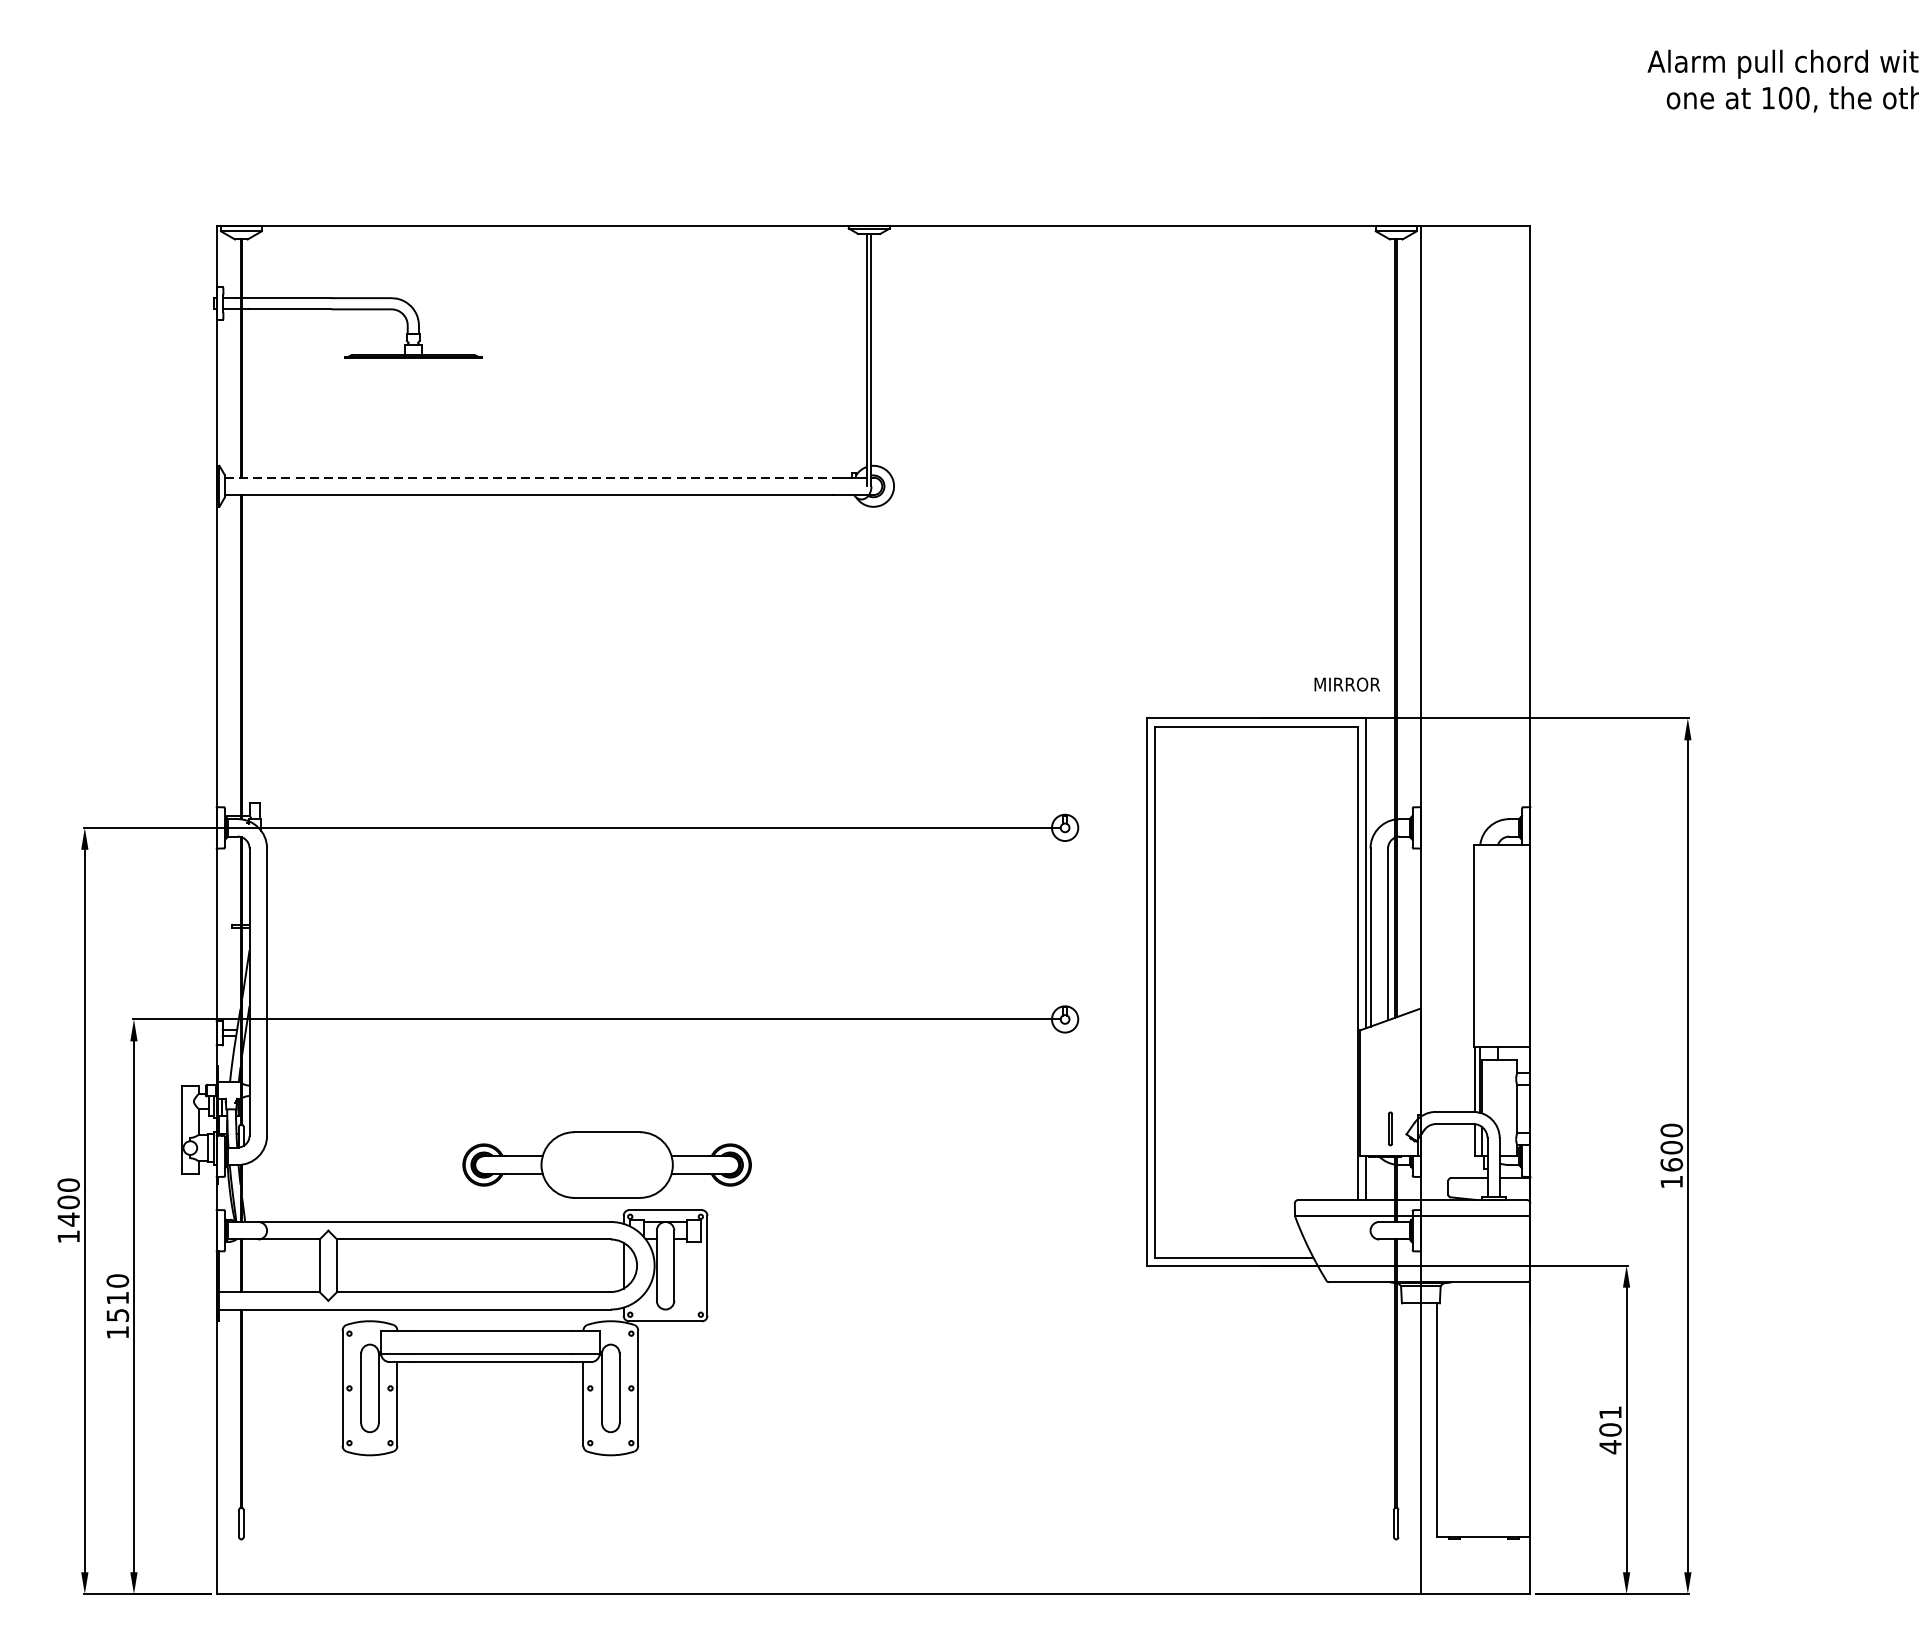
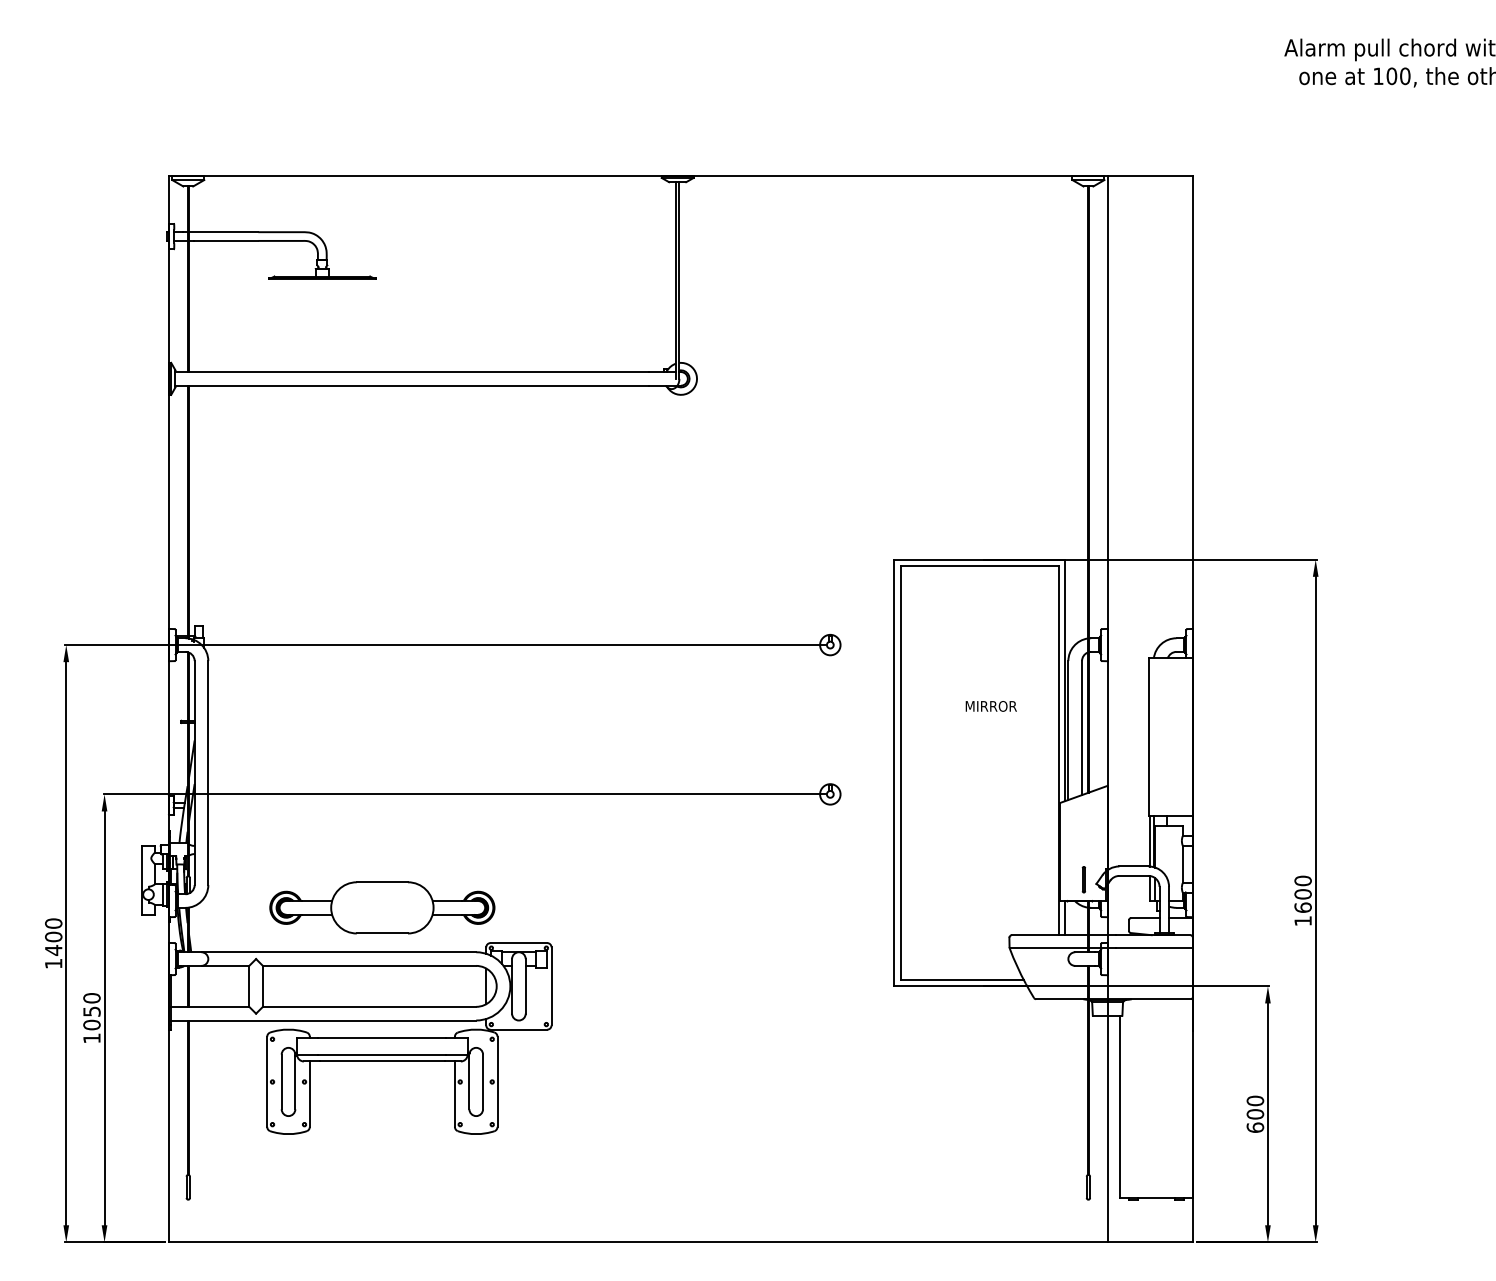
line: (529, 478) -> (412, 372), dashed -> solid
text: (1346, 684) -> (990, 706), moved
part: (607, 1164) -> (382, 907), moved
text: (117, 1306) -> (91, 1018), 1510 -> 1050
text: (1610, 1430) -> (1255, 1114), 401 -> 600

